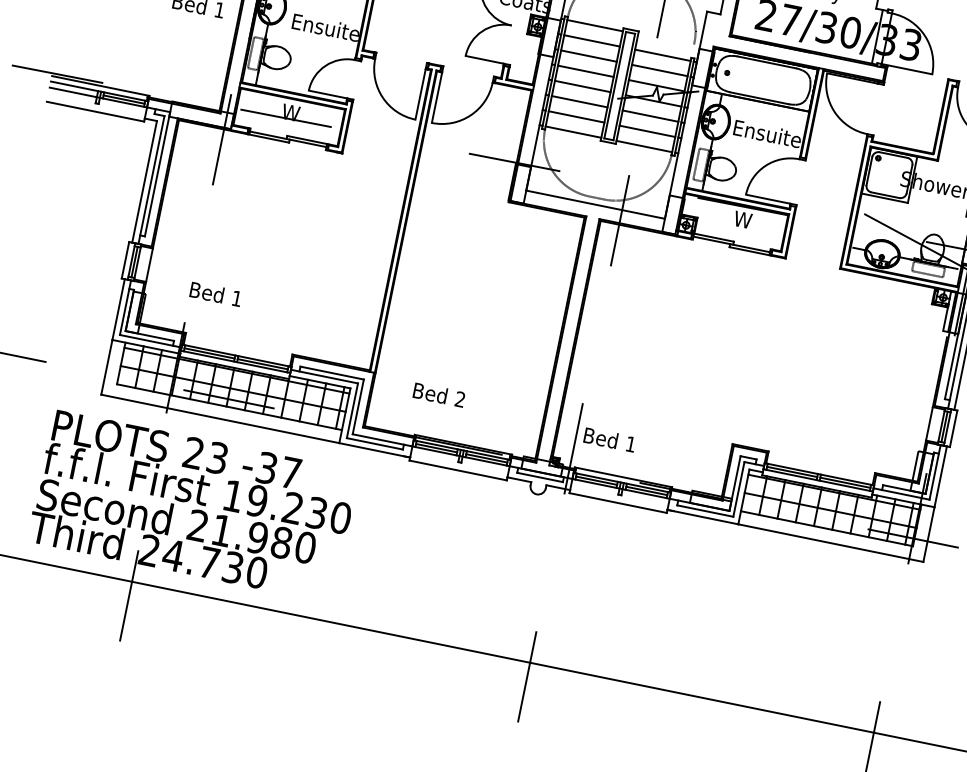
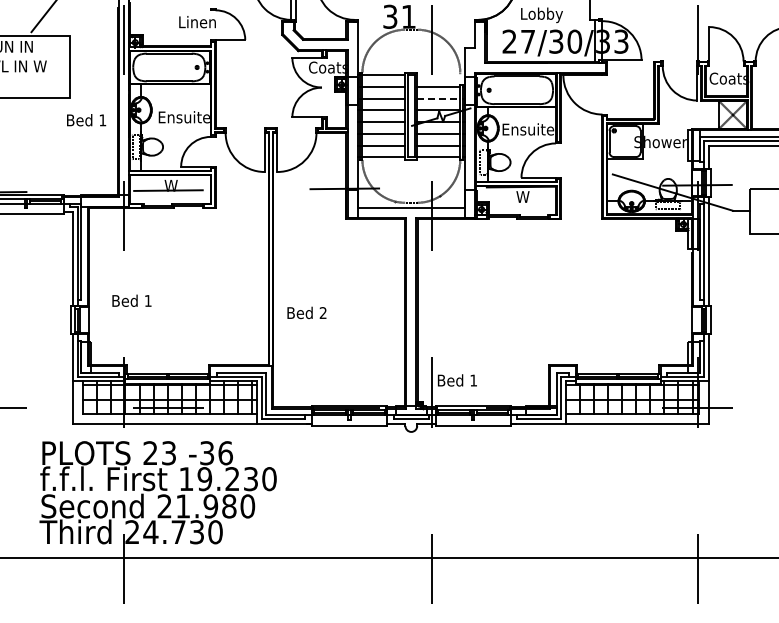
line: (659, 70) -> (438, 98), solid -> dashed
text: (215, 293) -> (131, 300), moved
text: (438, 394) -> (306, 312), moved
text: (290, 473) -> (225, 453), -37 -> -36

